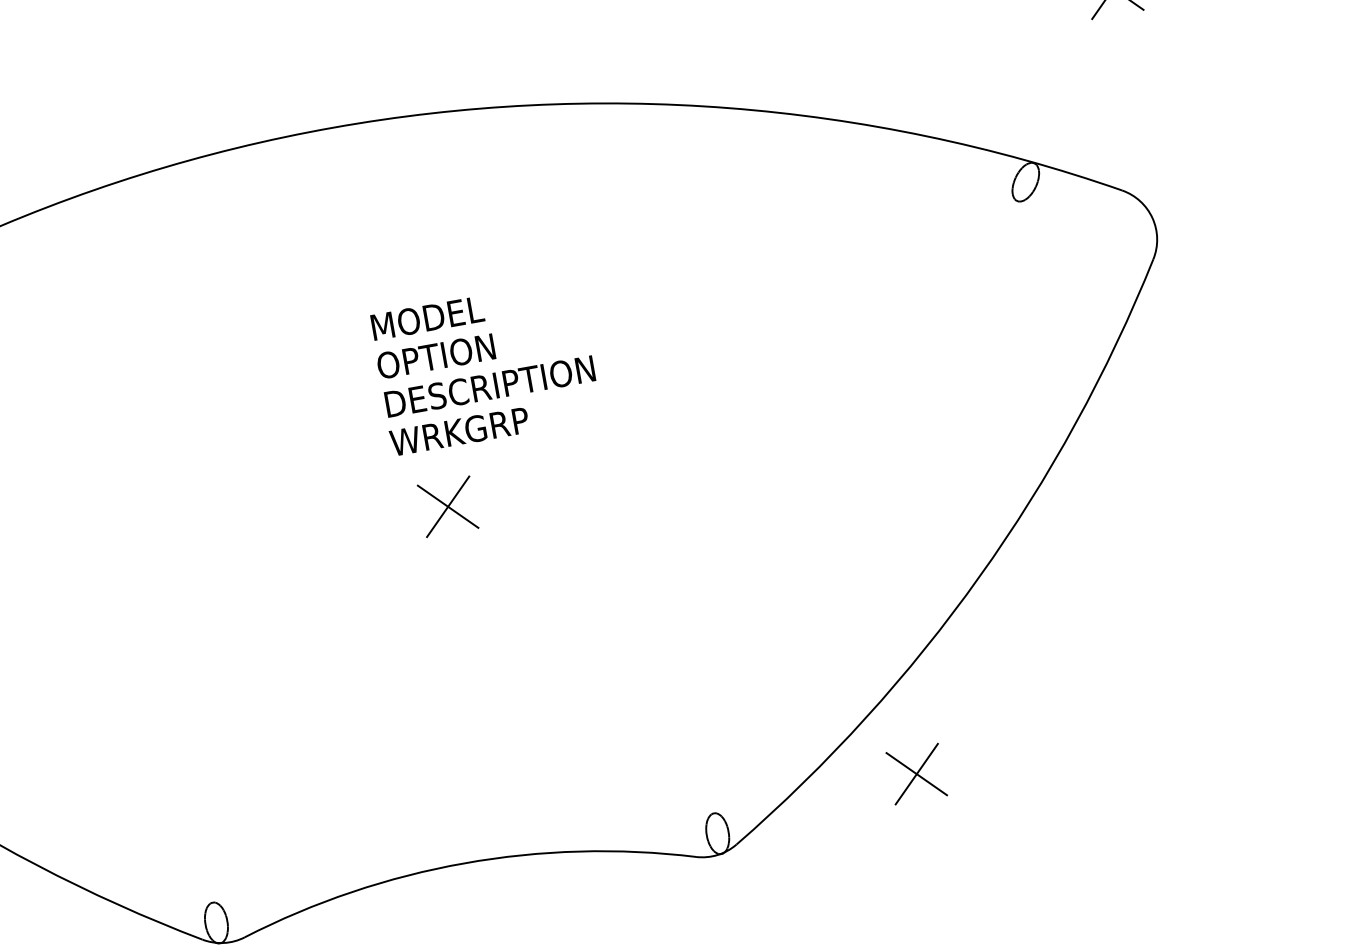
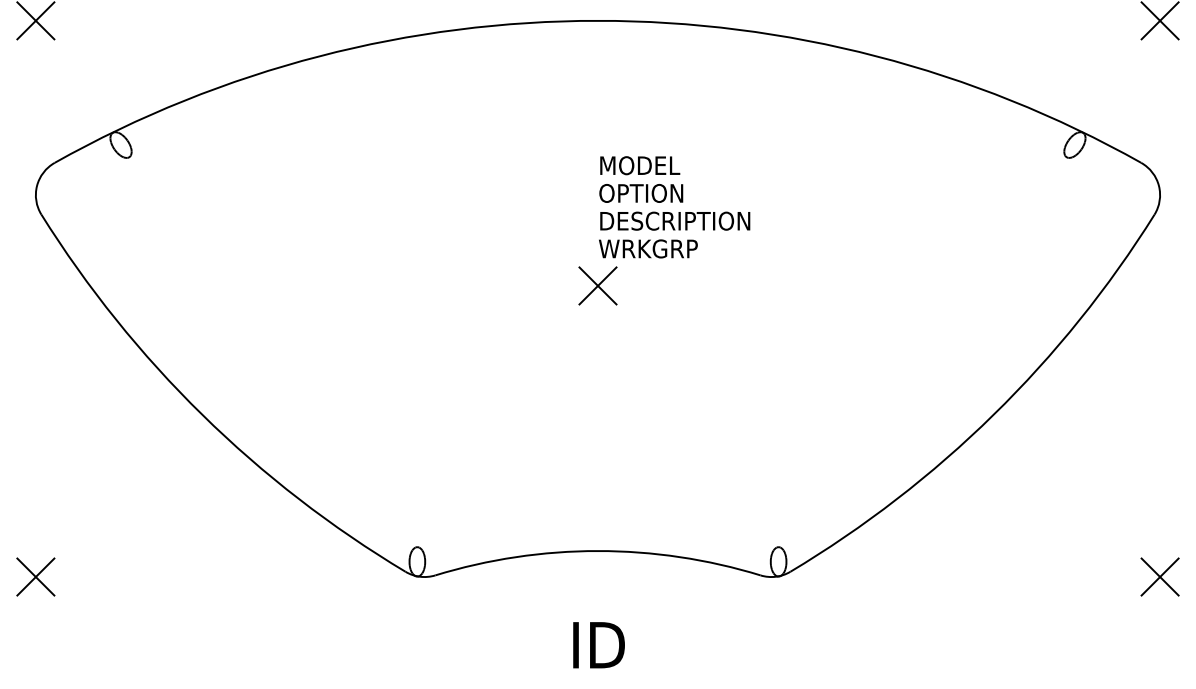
part: (447, 506) -> (597, 285), moved
part: (915, 773) -> (1159, 576), moved

